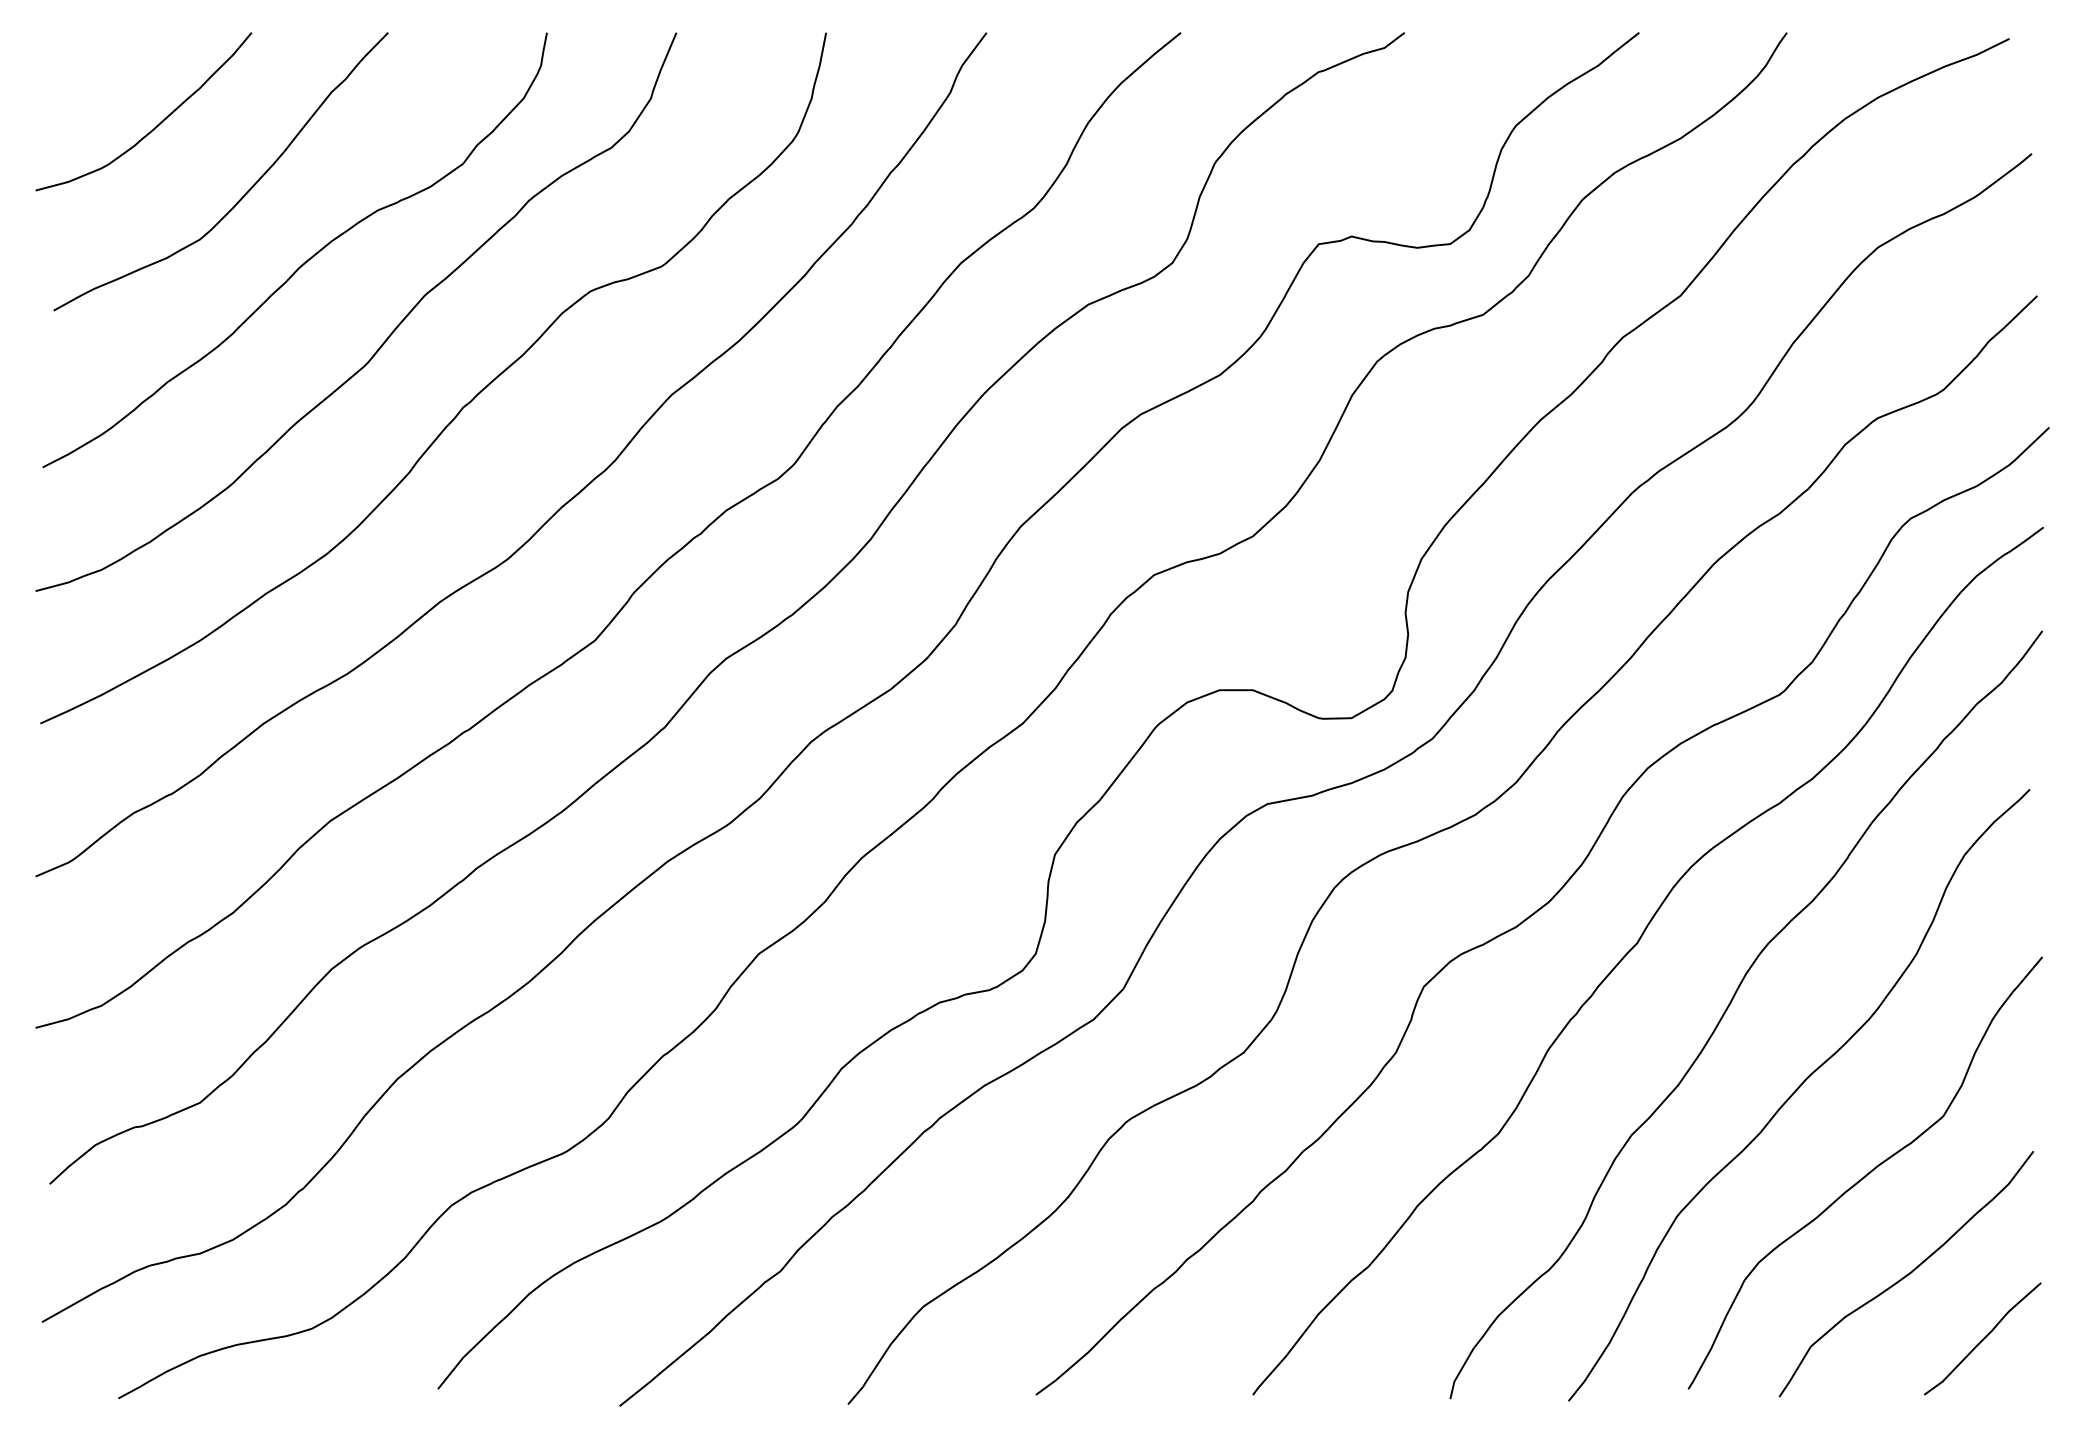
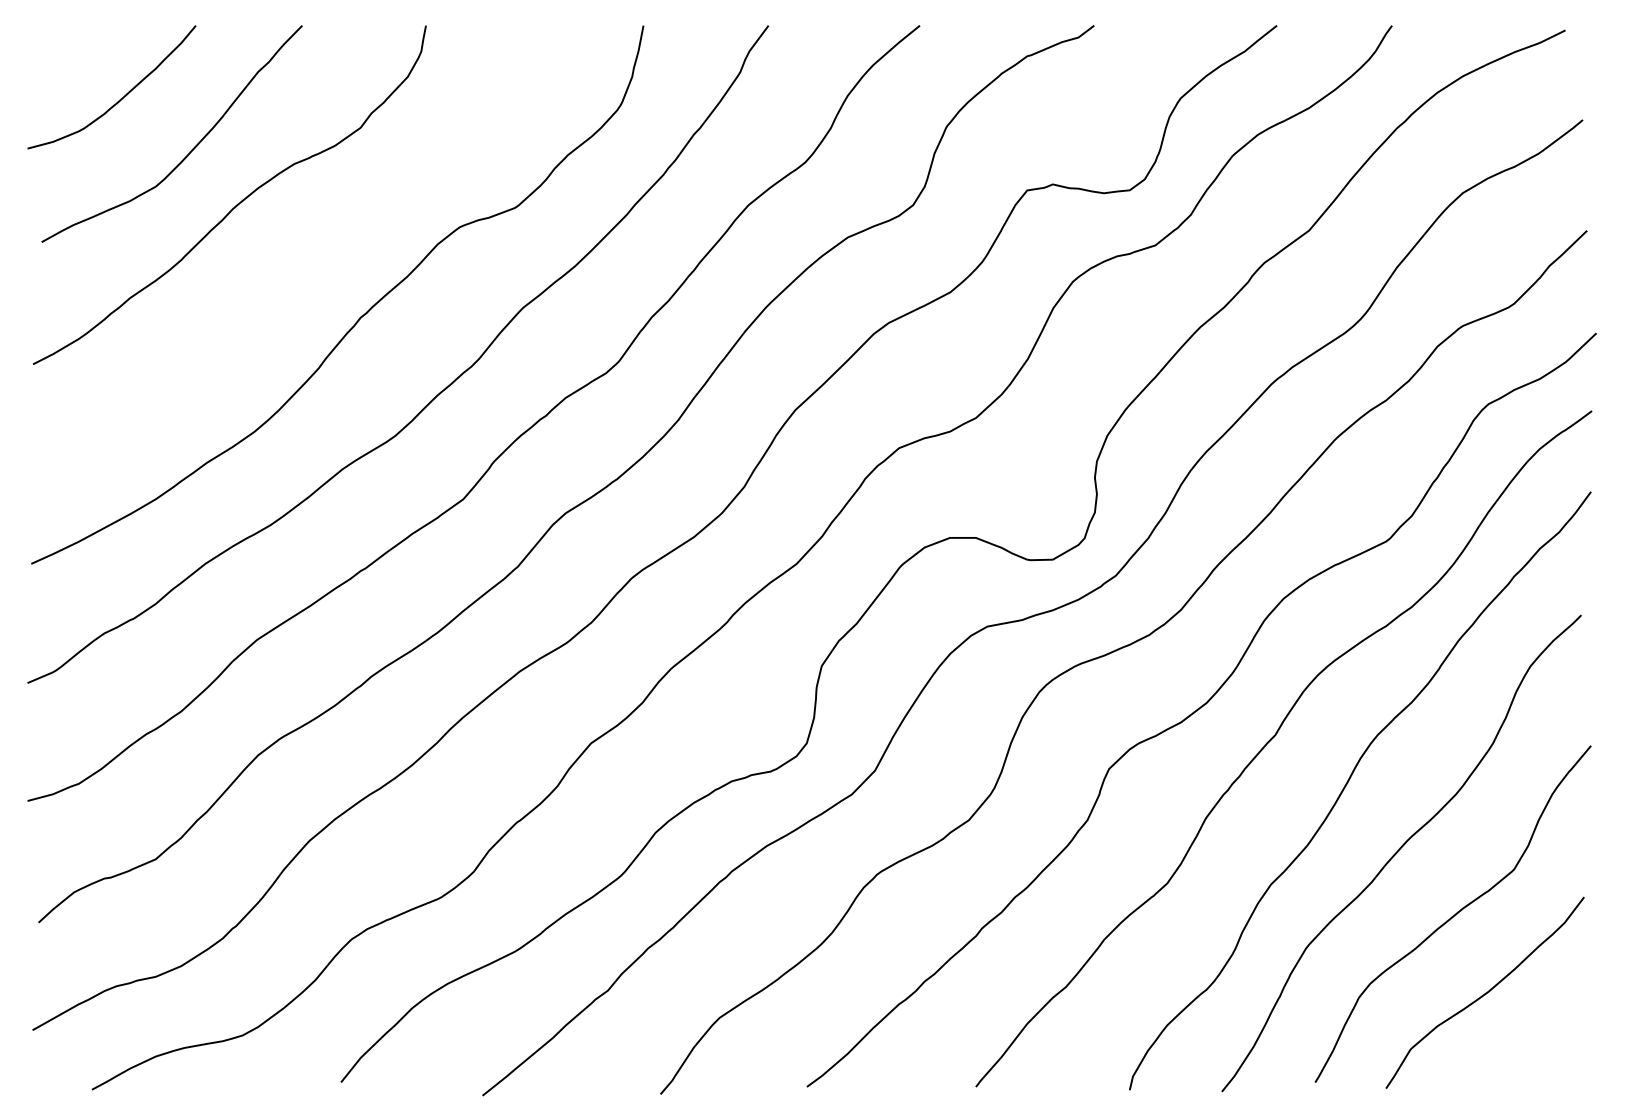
curve: (389, 334) -> (303, 260), removed
curve: (1982, 1338) -> (1544, 1042), removed

